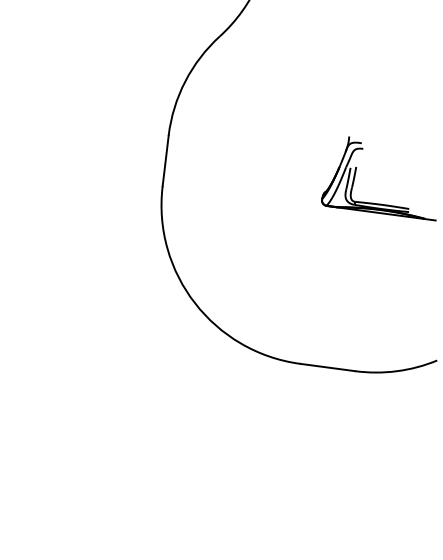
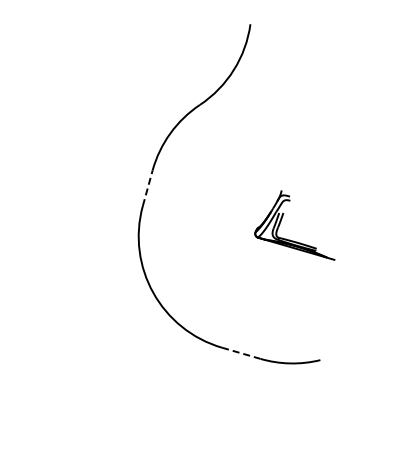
line: (165, 160) -> (147, 187), solid -> dashed
line: (327, 367) -> (241, 353), solid -> dashed

